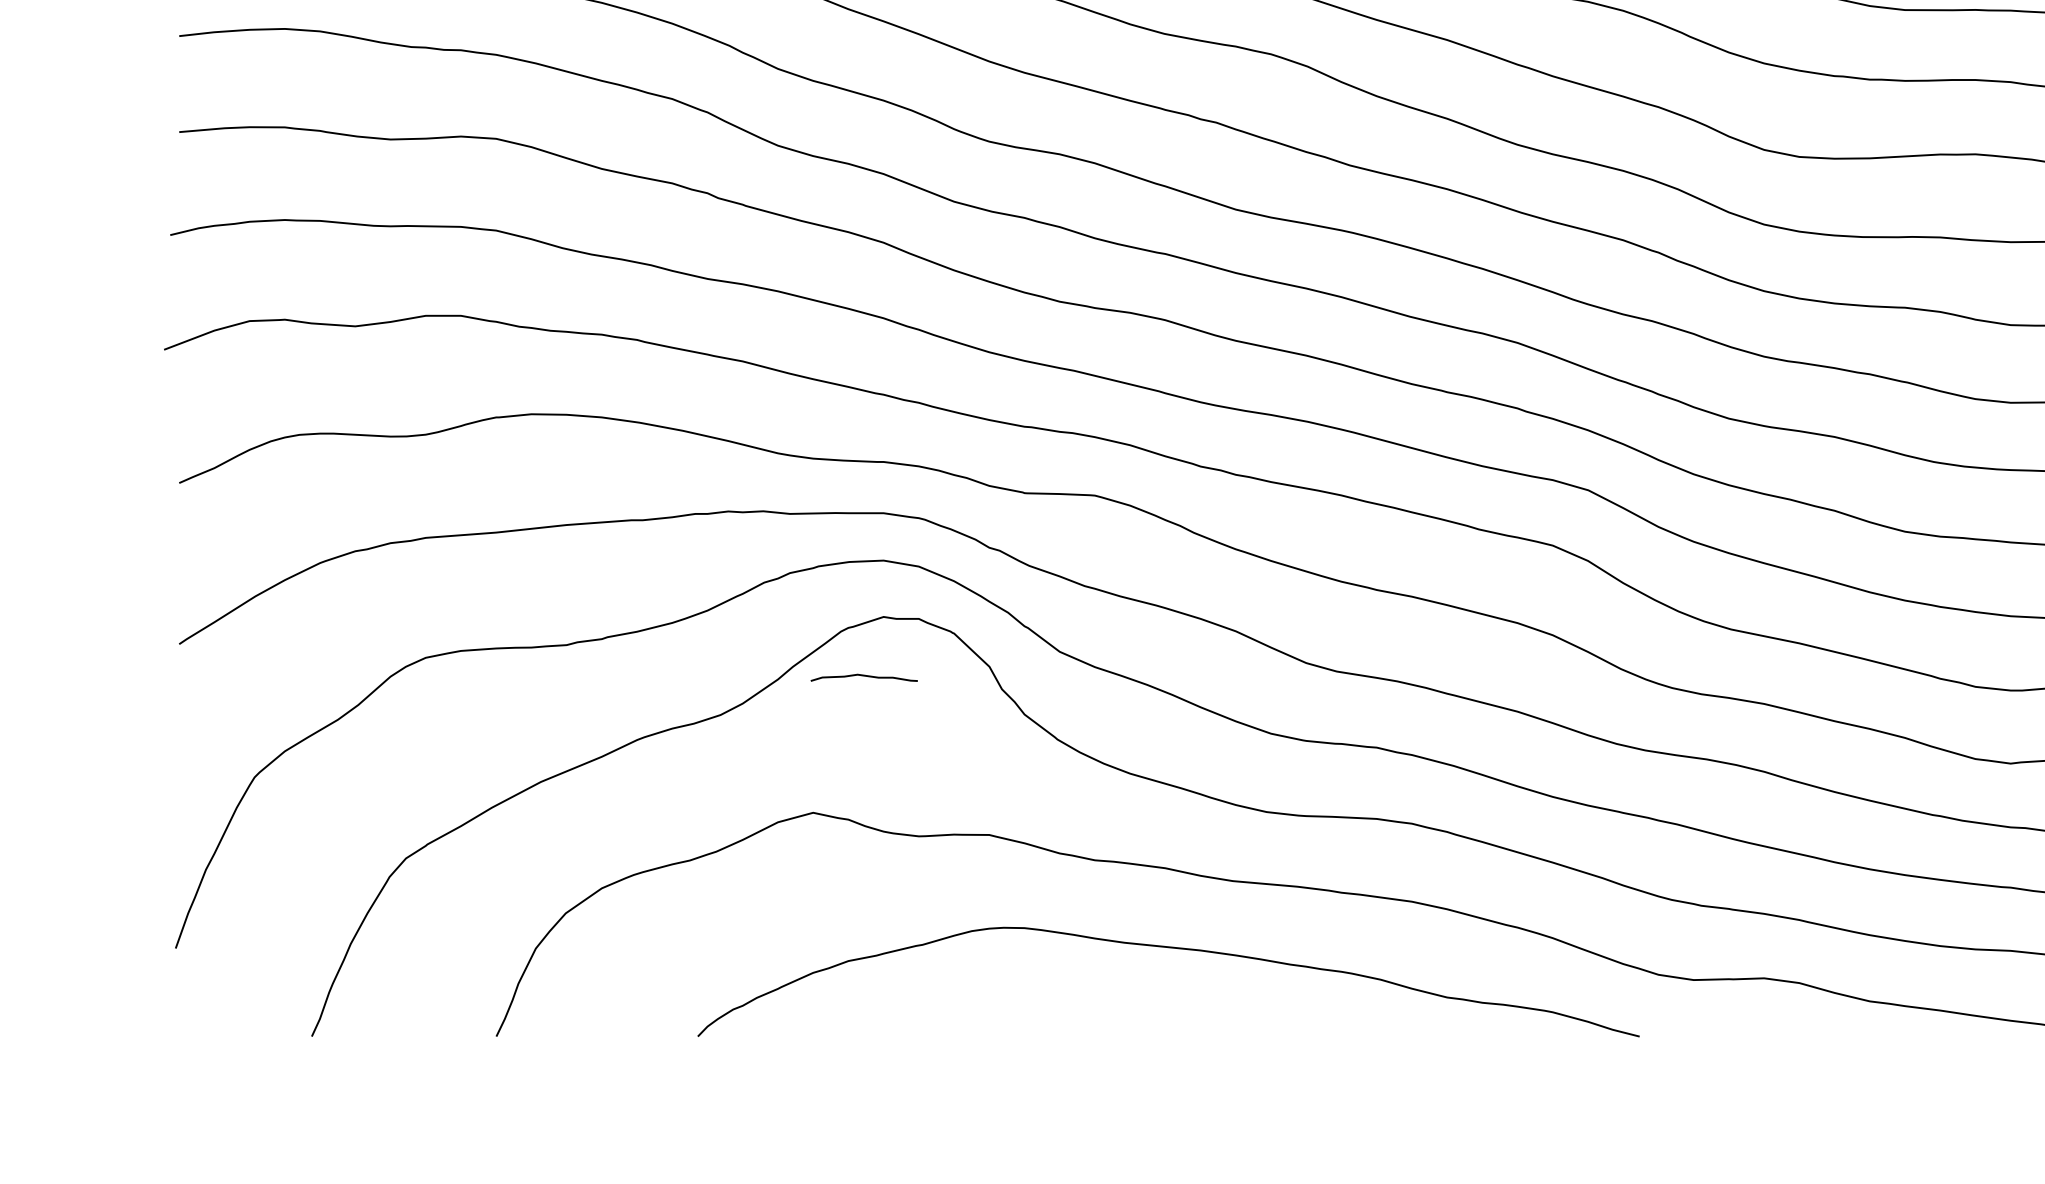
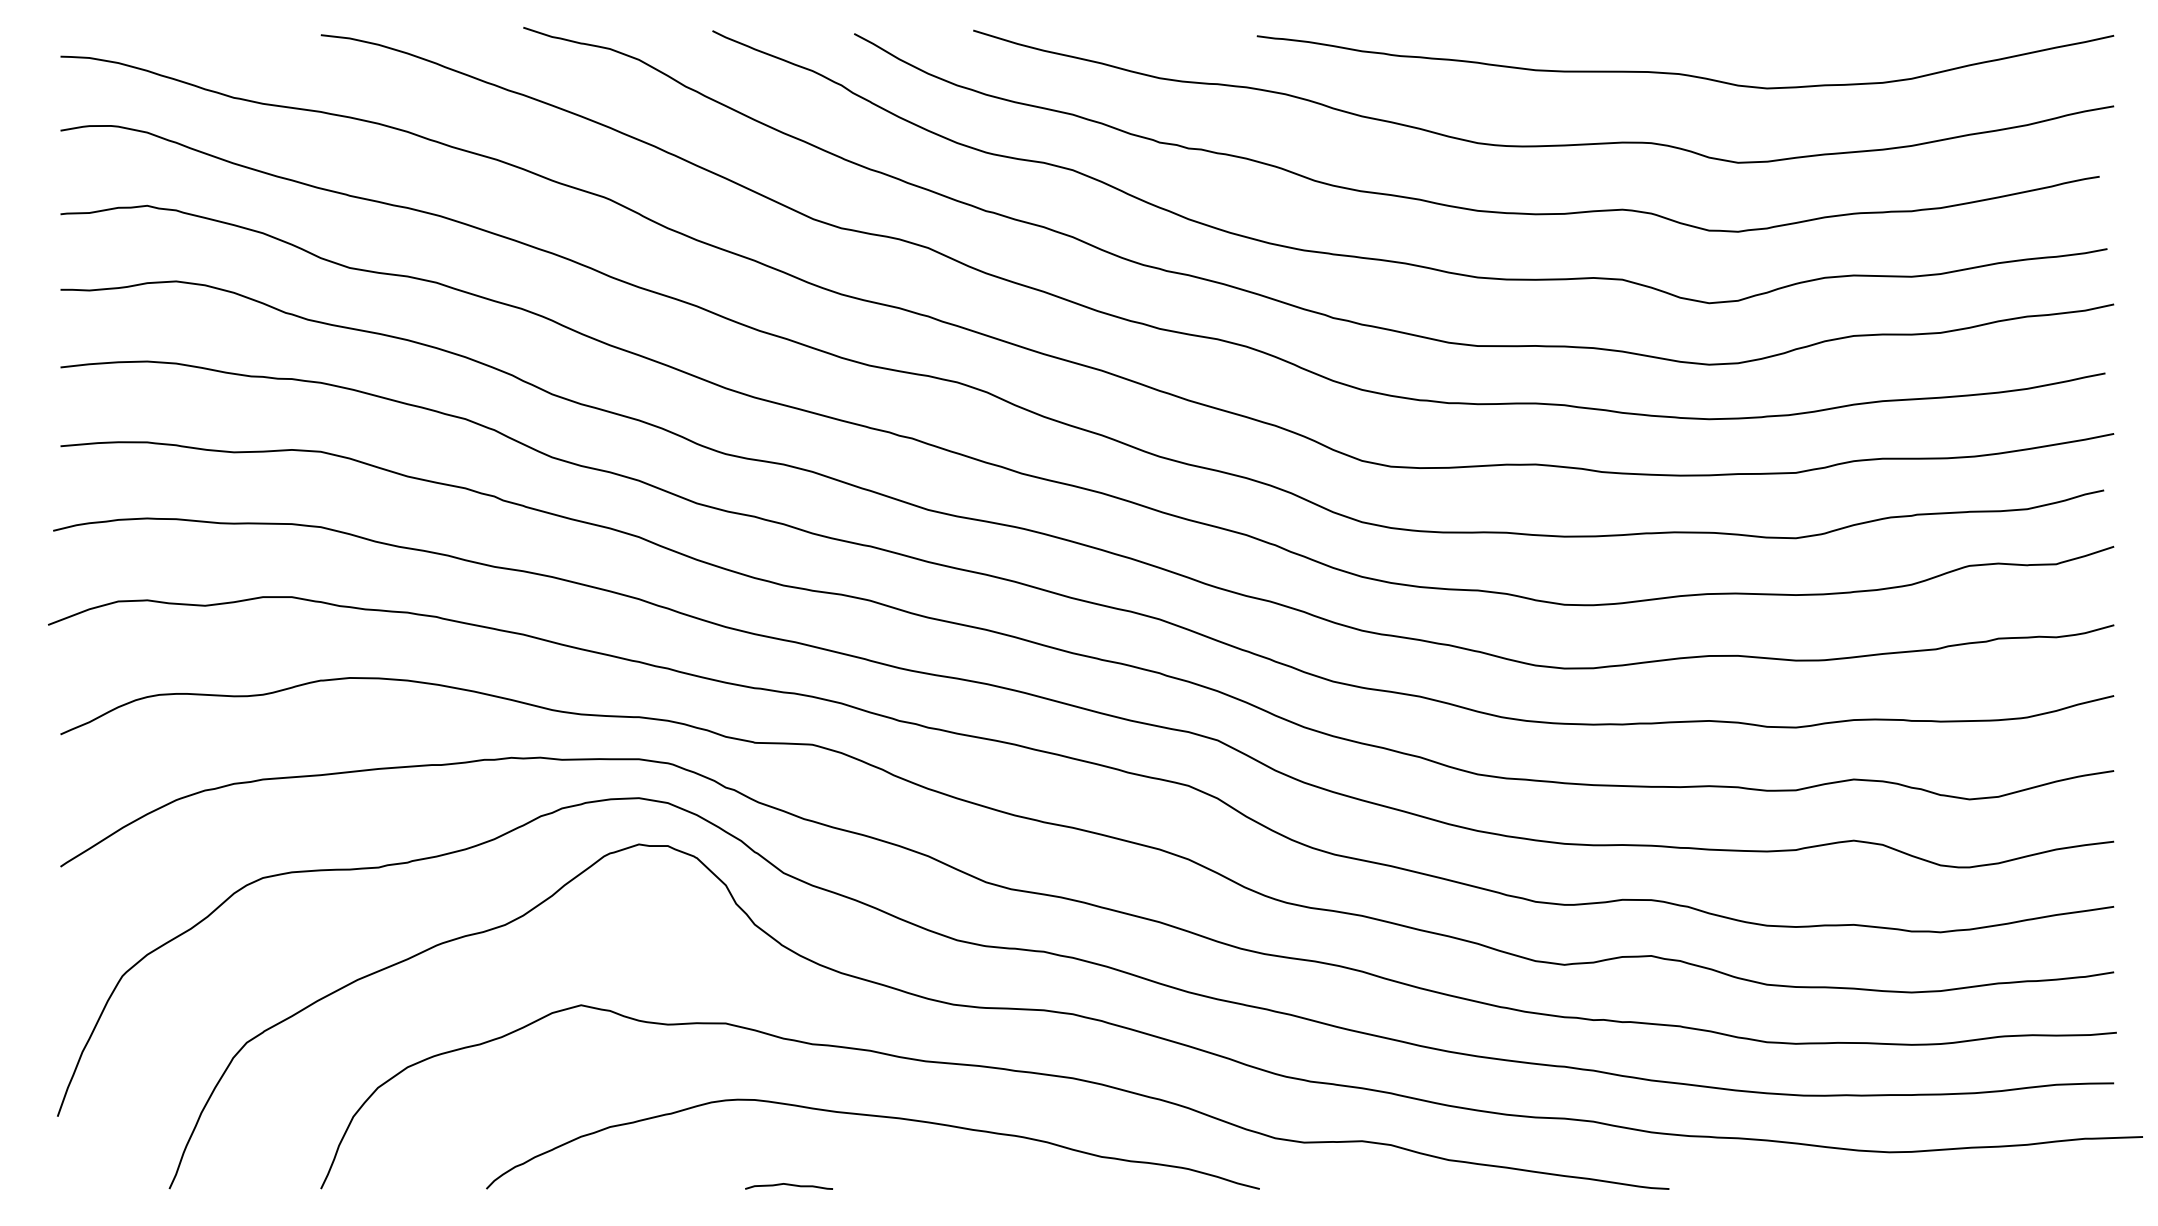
curve: (863, 676) -> (788, 1185), moved

